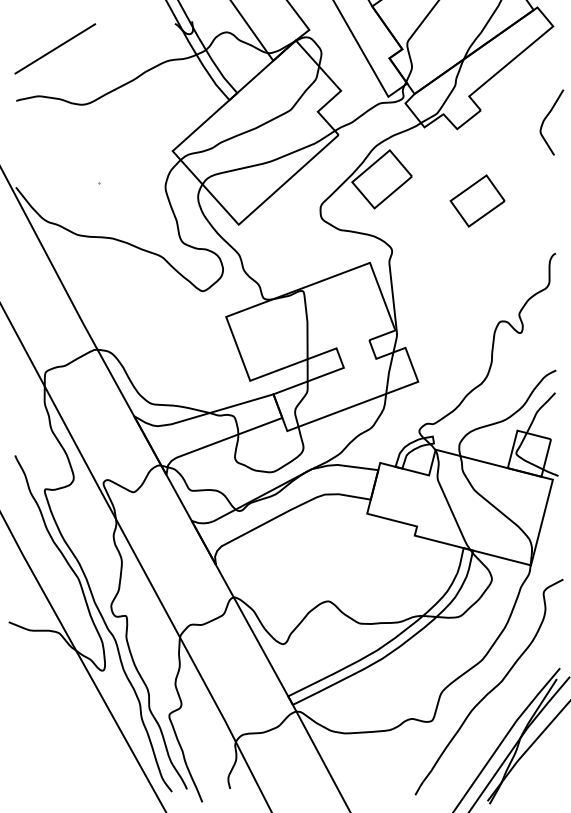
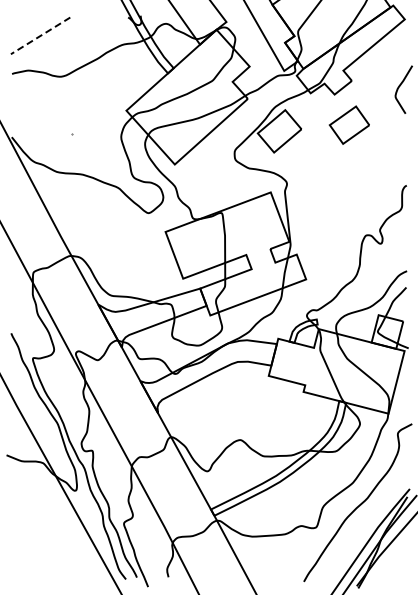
line: (55, 48) -> (40, 35), solid -> dashed
part: (476, 200) -> (348, 124), moved

